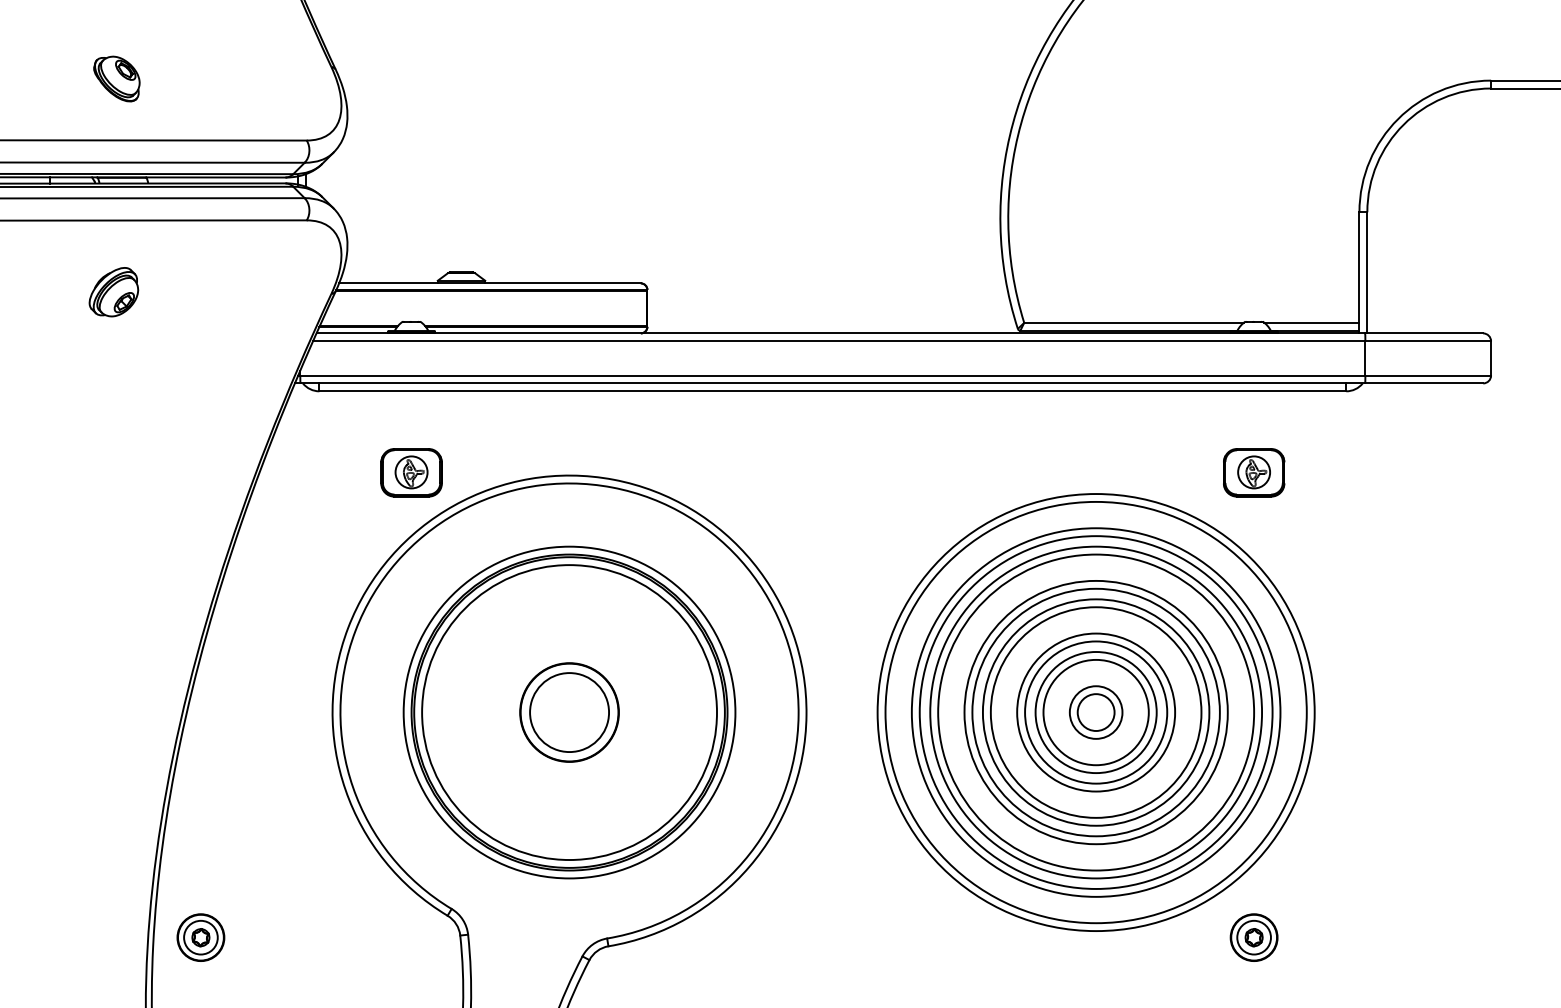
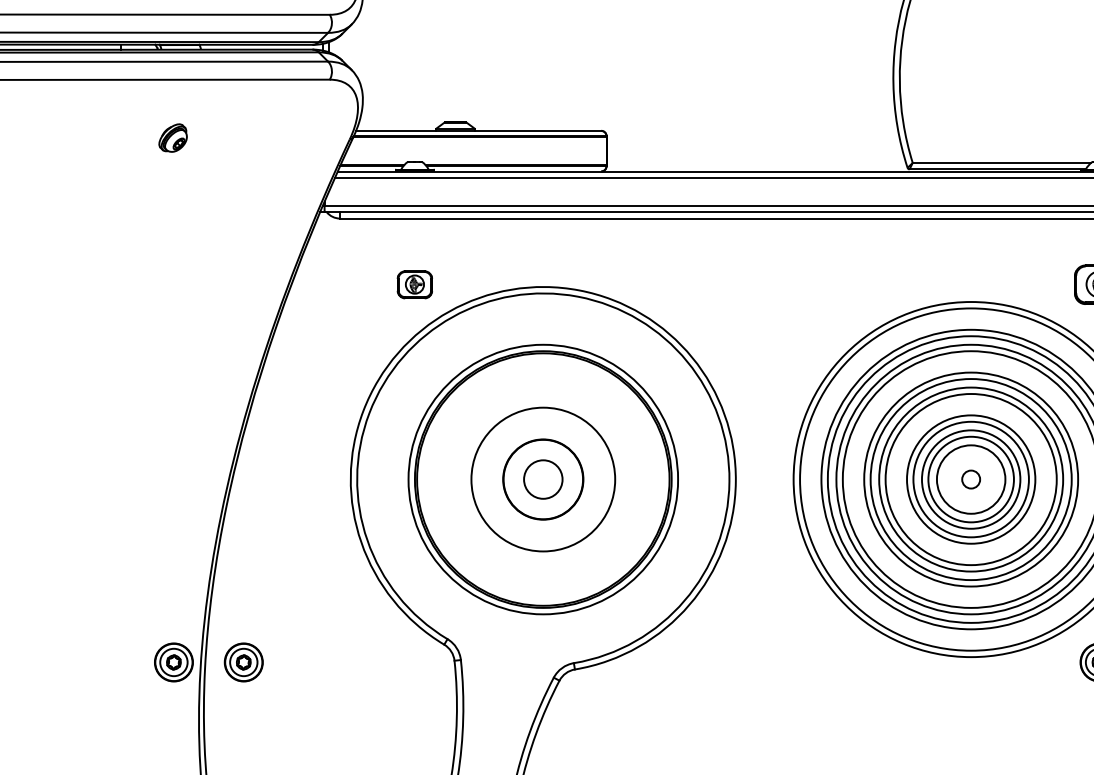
part: (113, 292) -> (172, 138), size x0.7
part: (411, 472) -> (414, 284), size x0.7
circle: (569, 712) -> (543, 479), size x0.6
circle: (569, 712) -> (543, 479), size x0.6
circle: (1095, 712) -> (970, 479), size x0.6
circle: (1095, 712) -> (970, 479), size x1.6
part: (114, 937) -> (173, 662), added

